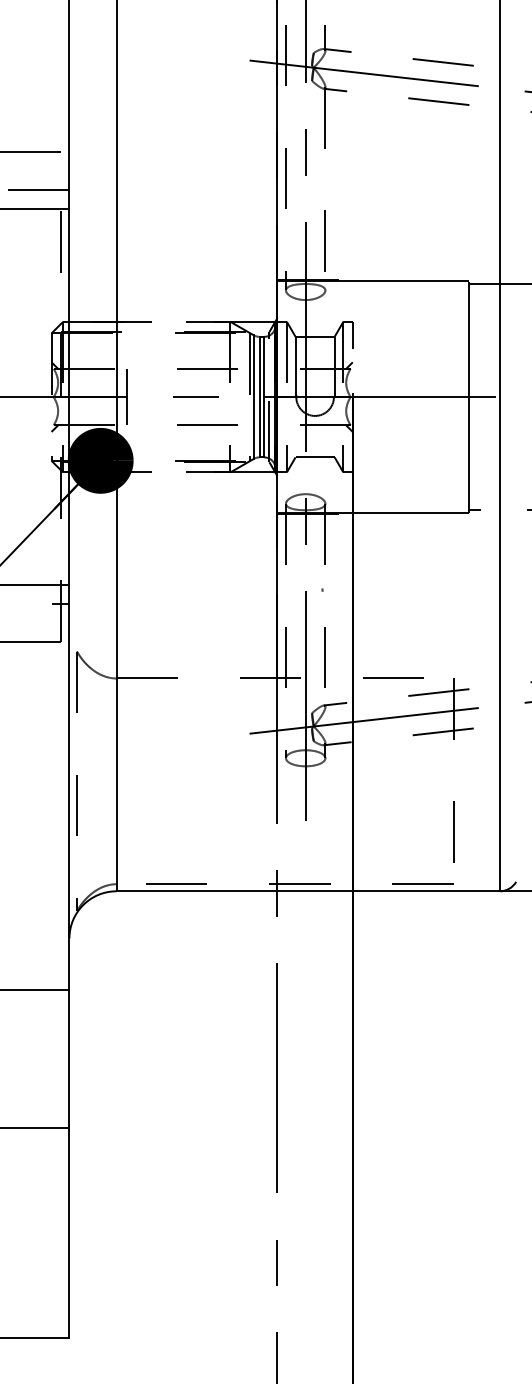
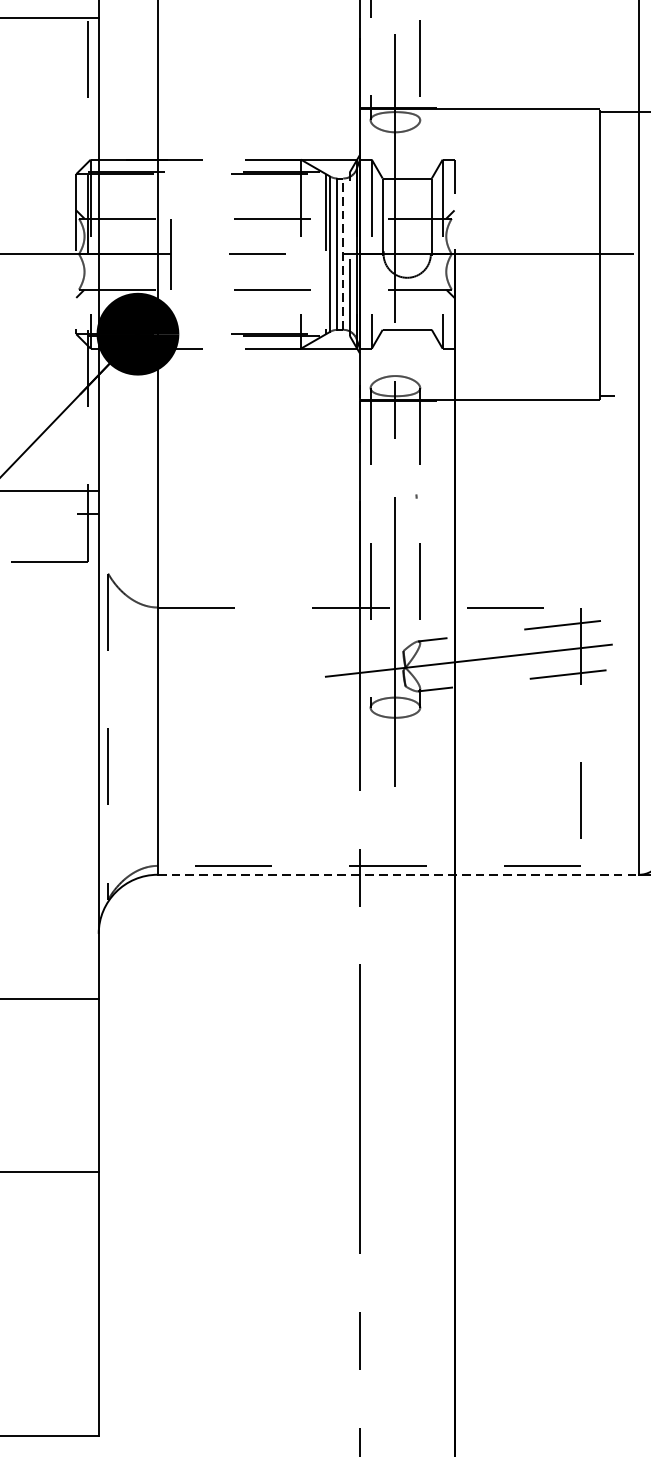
line: (264, 396) -> (343, 253), solid -> dashed
line: (308, 891) -> (398, 875), solid -> dashed

